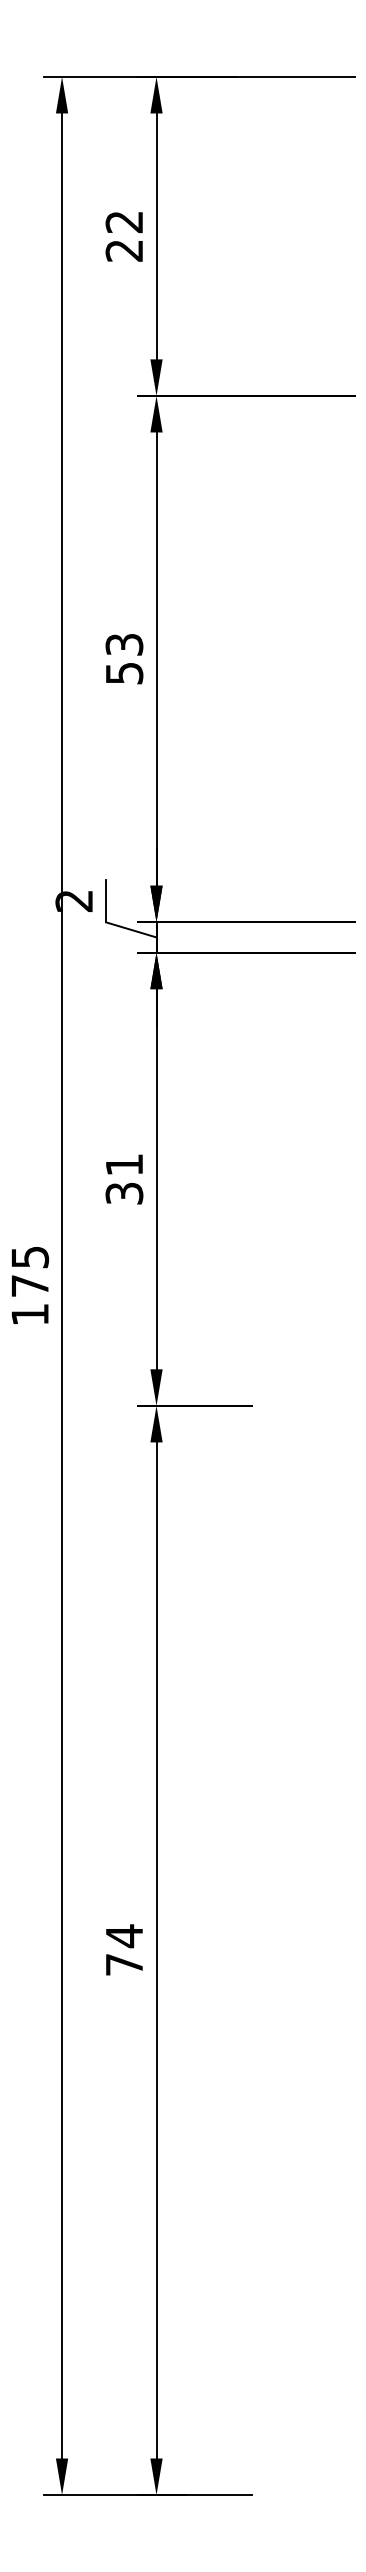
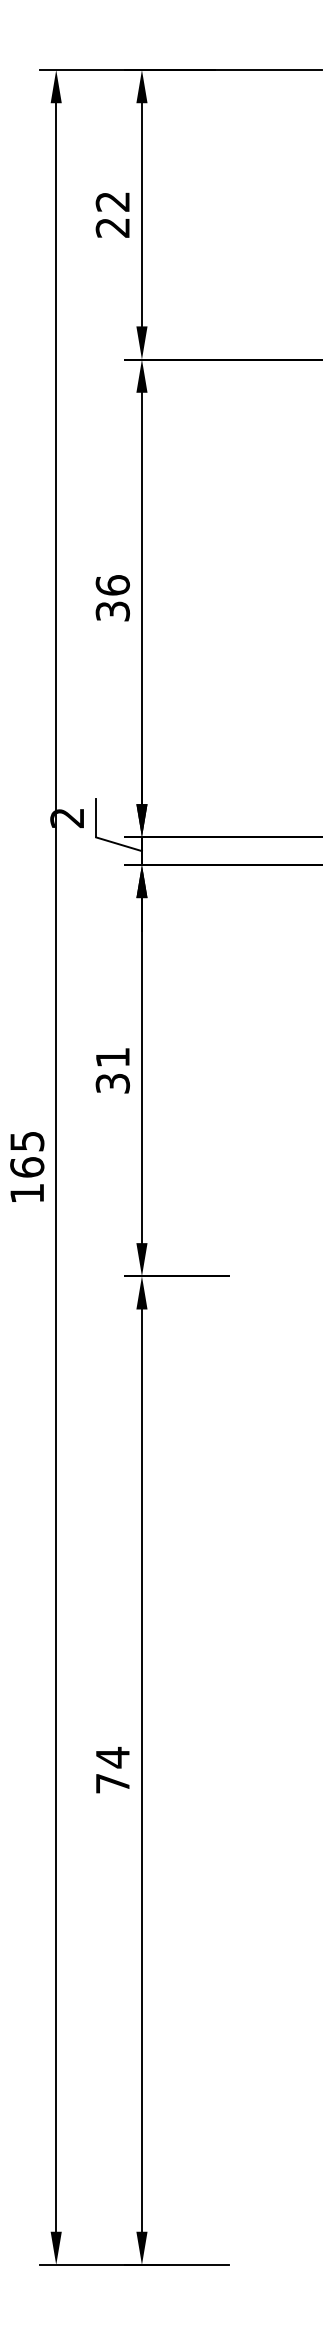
text: (124, 658) -> (112, 597), 53 -> 36
text: (30, 1286) -> (27, 1167), 175 -> 165

